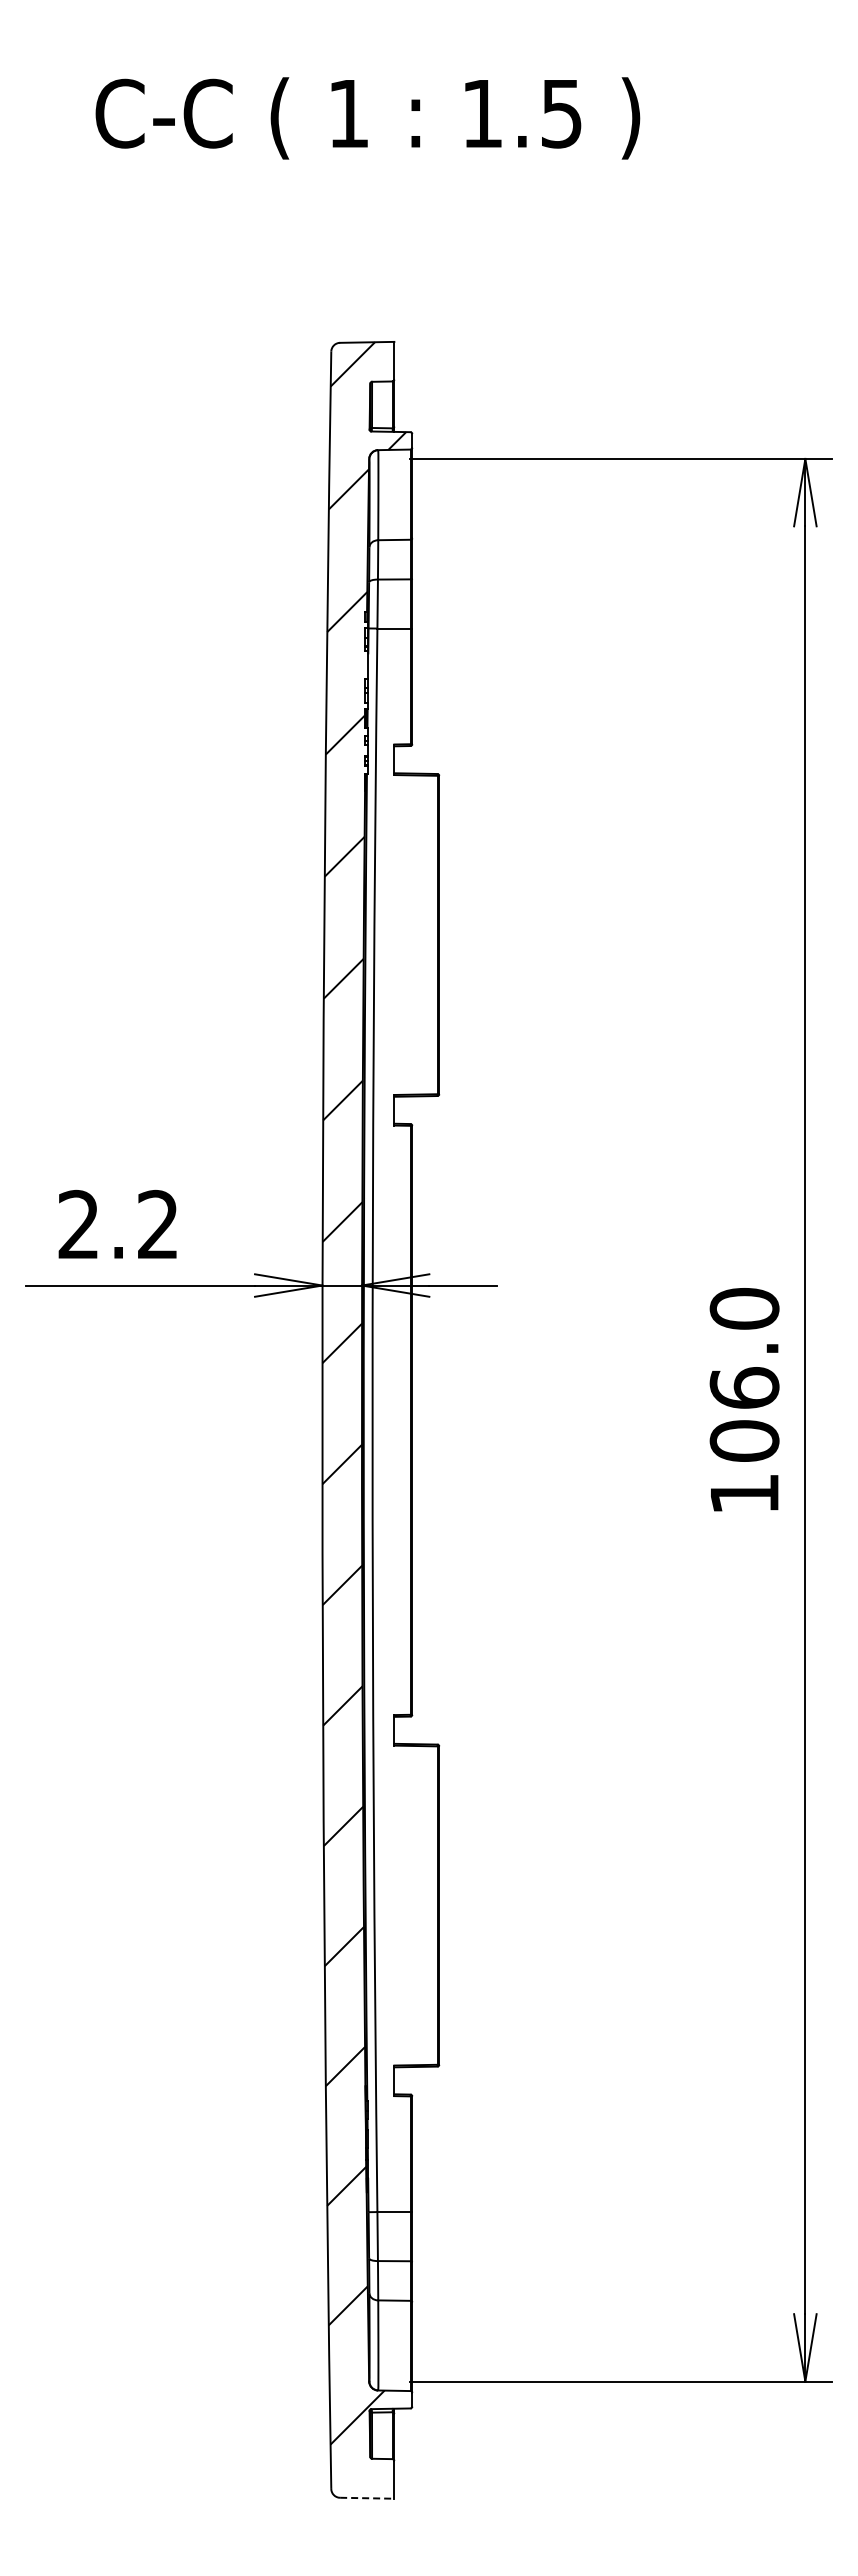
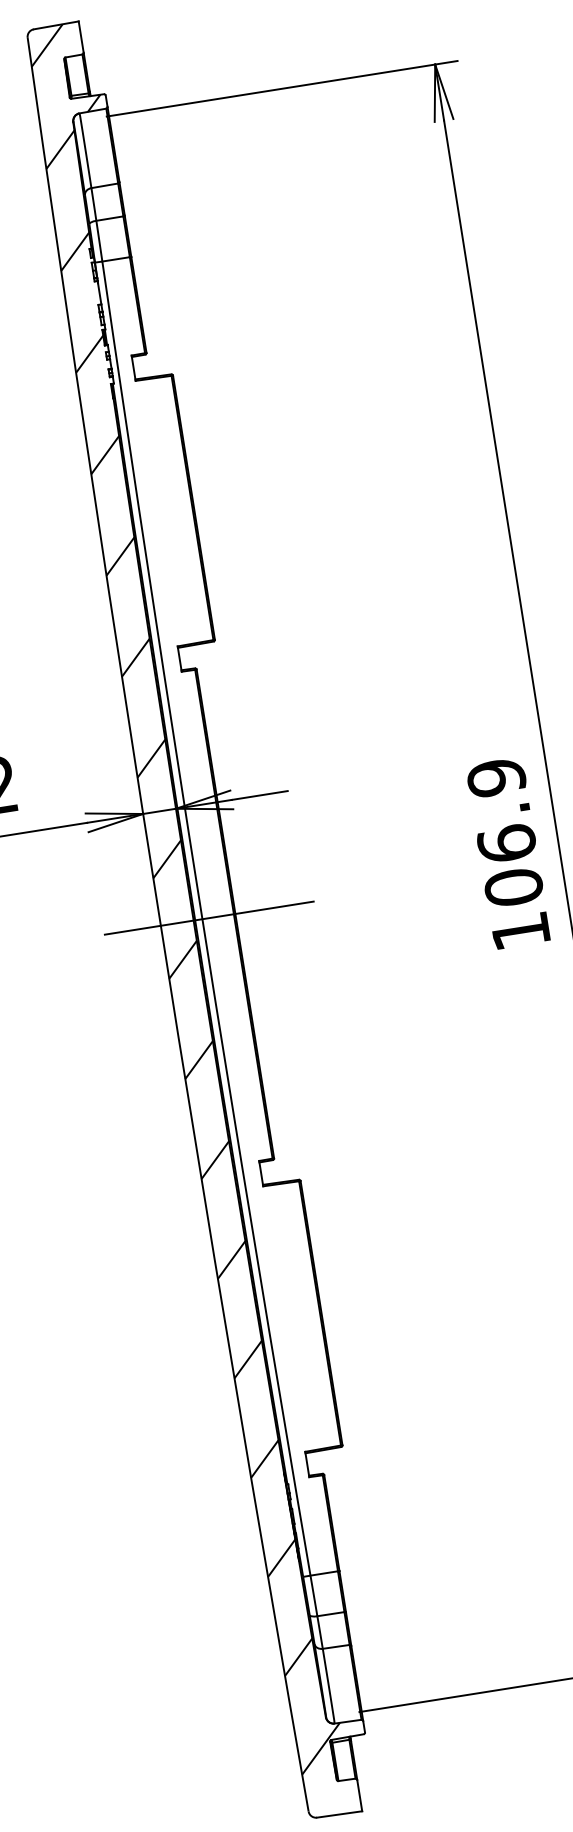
text: (744, 1308) -> (496, 777), 106.0 -> 106.9
line: (380, 1420) -> (209, 918), added
line: (367, 2498) -> (339, 1814), dashed -> solid

